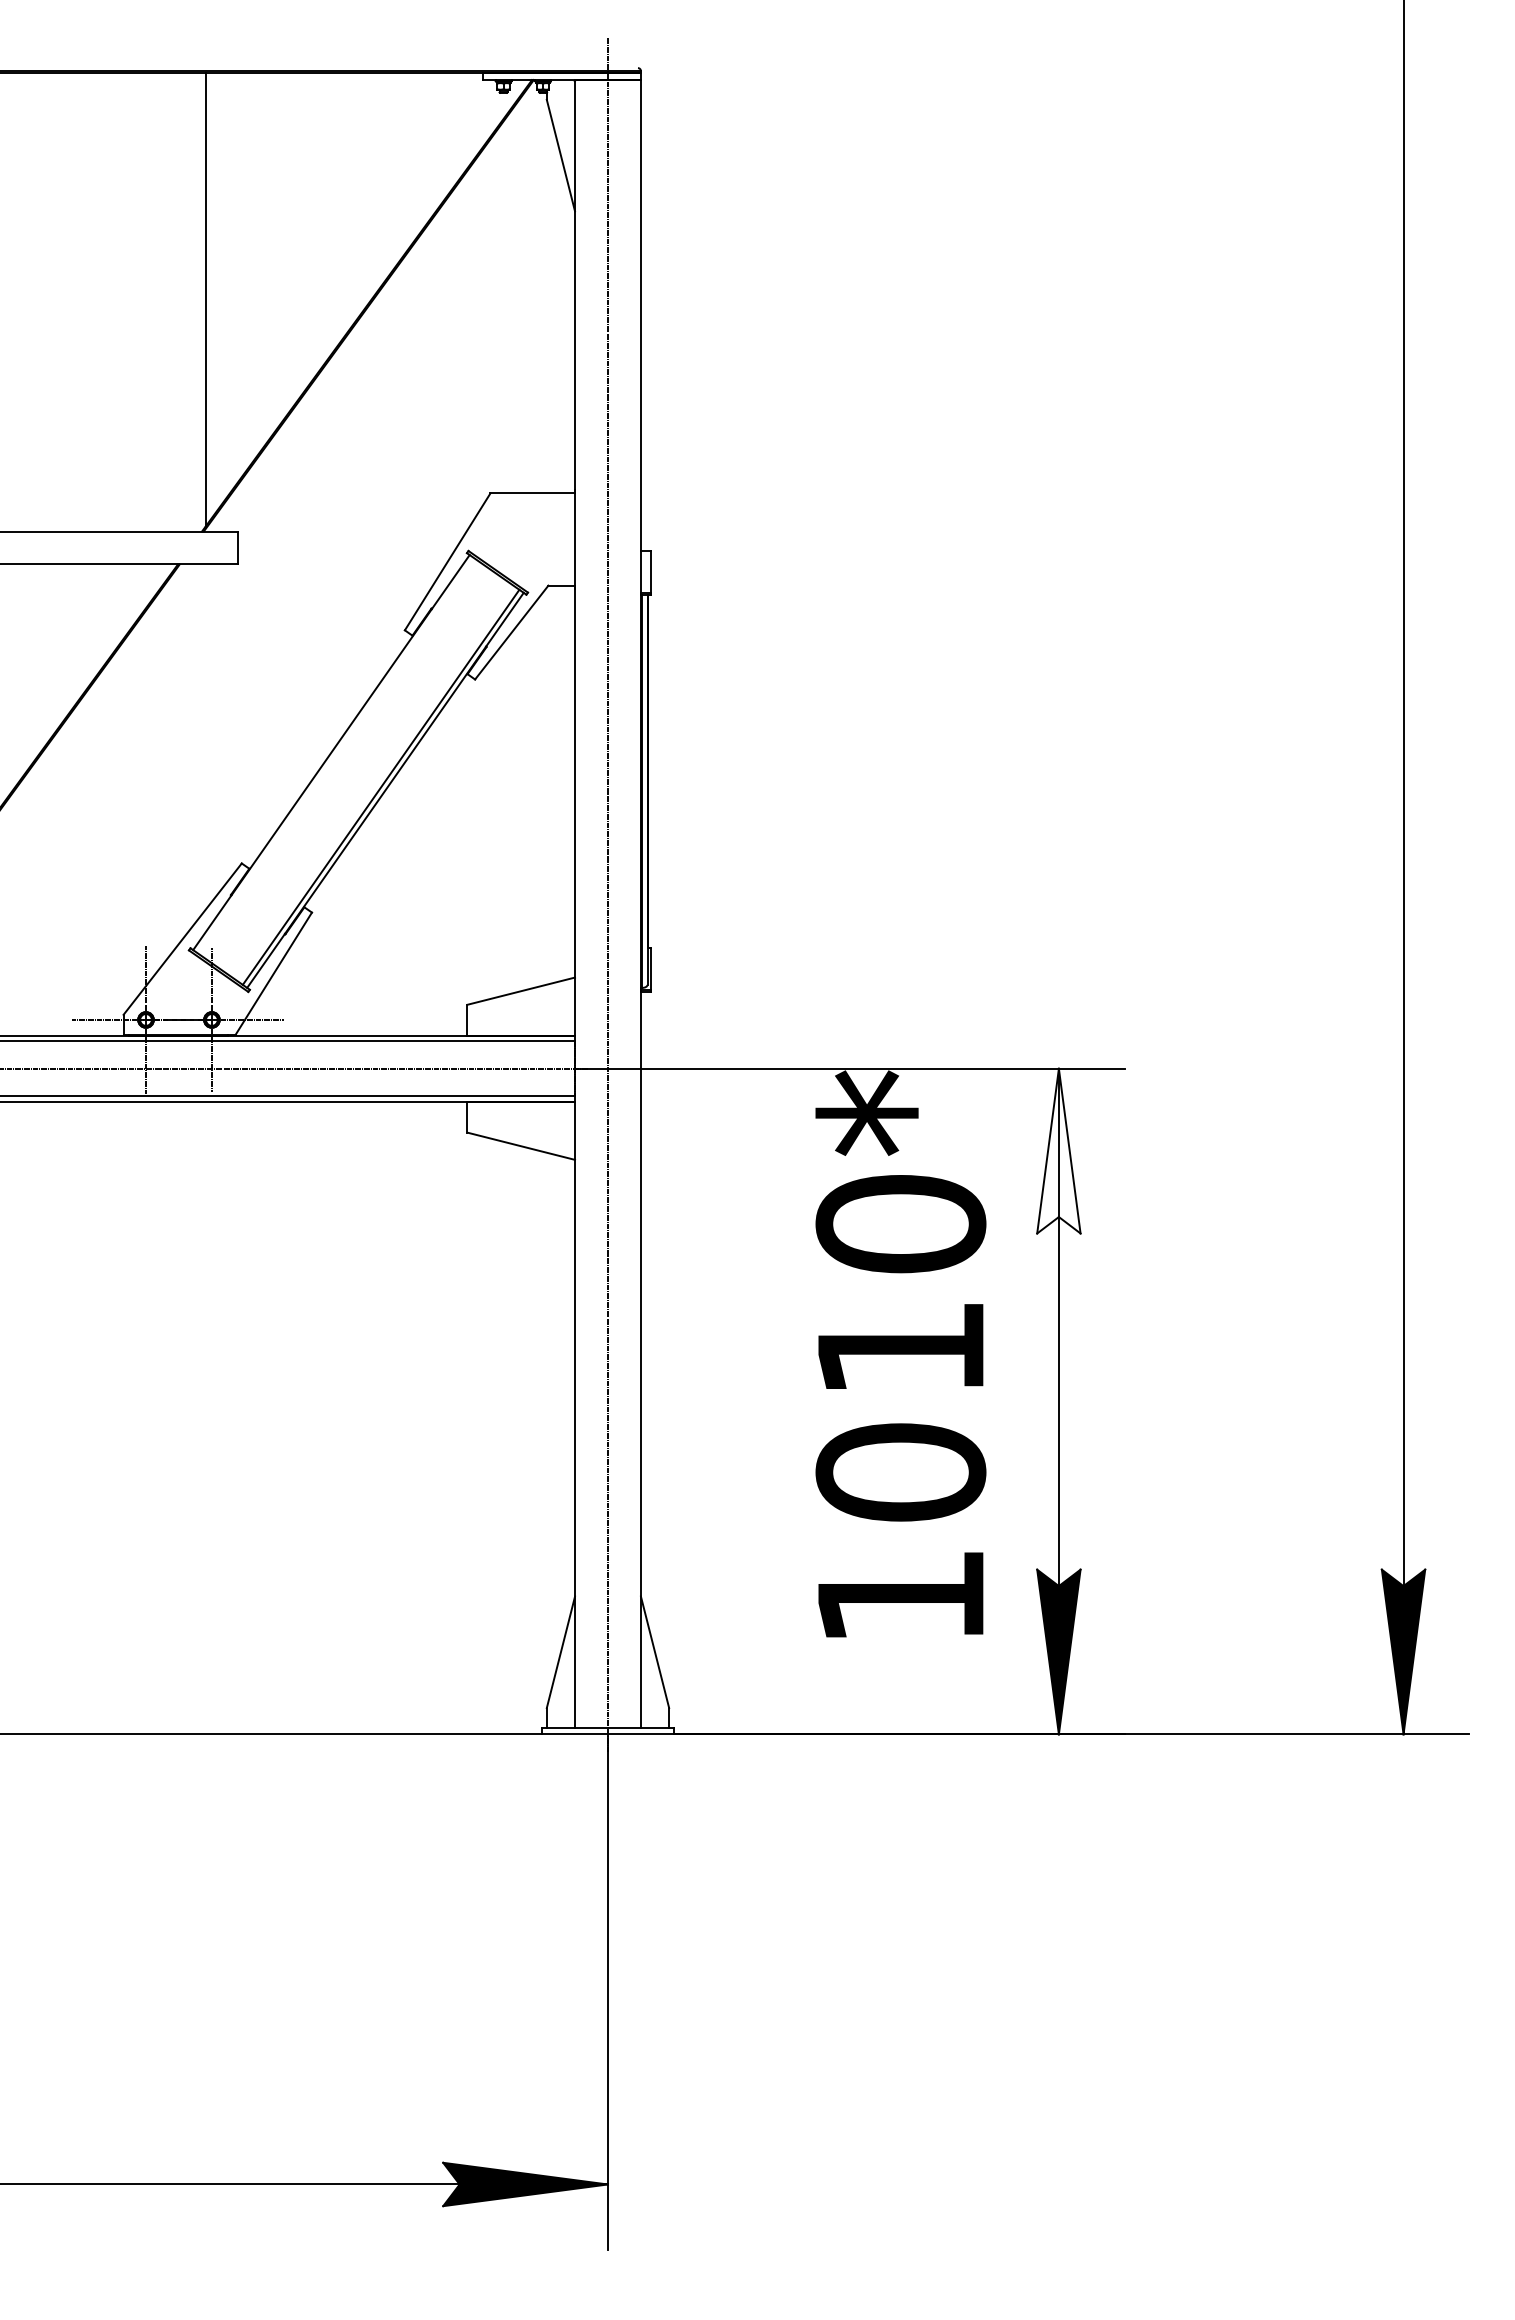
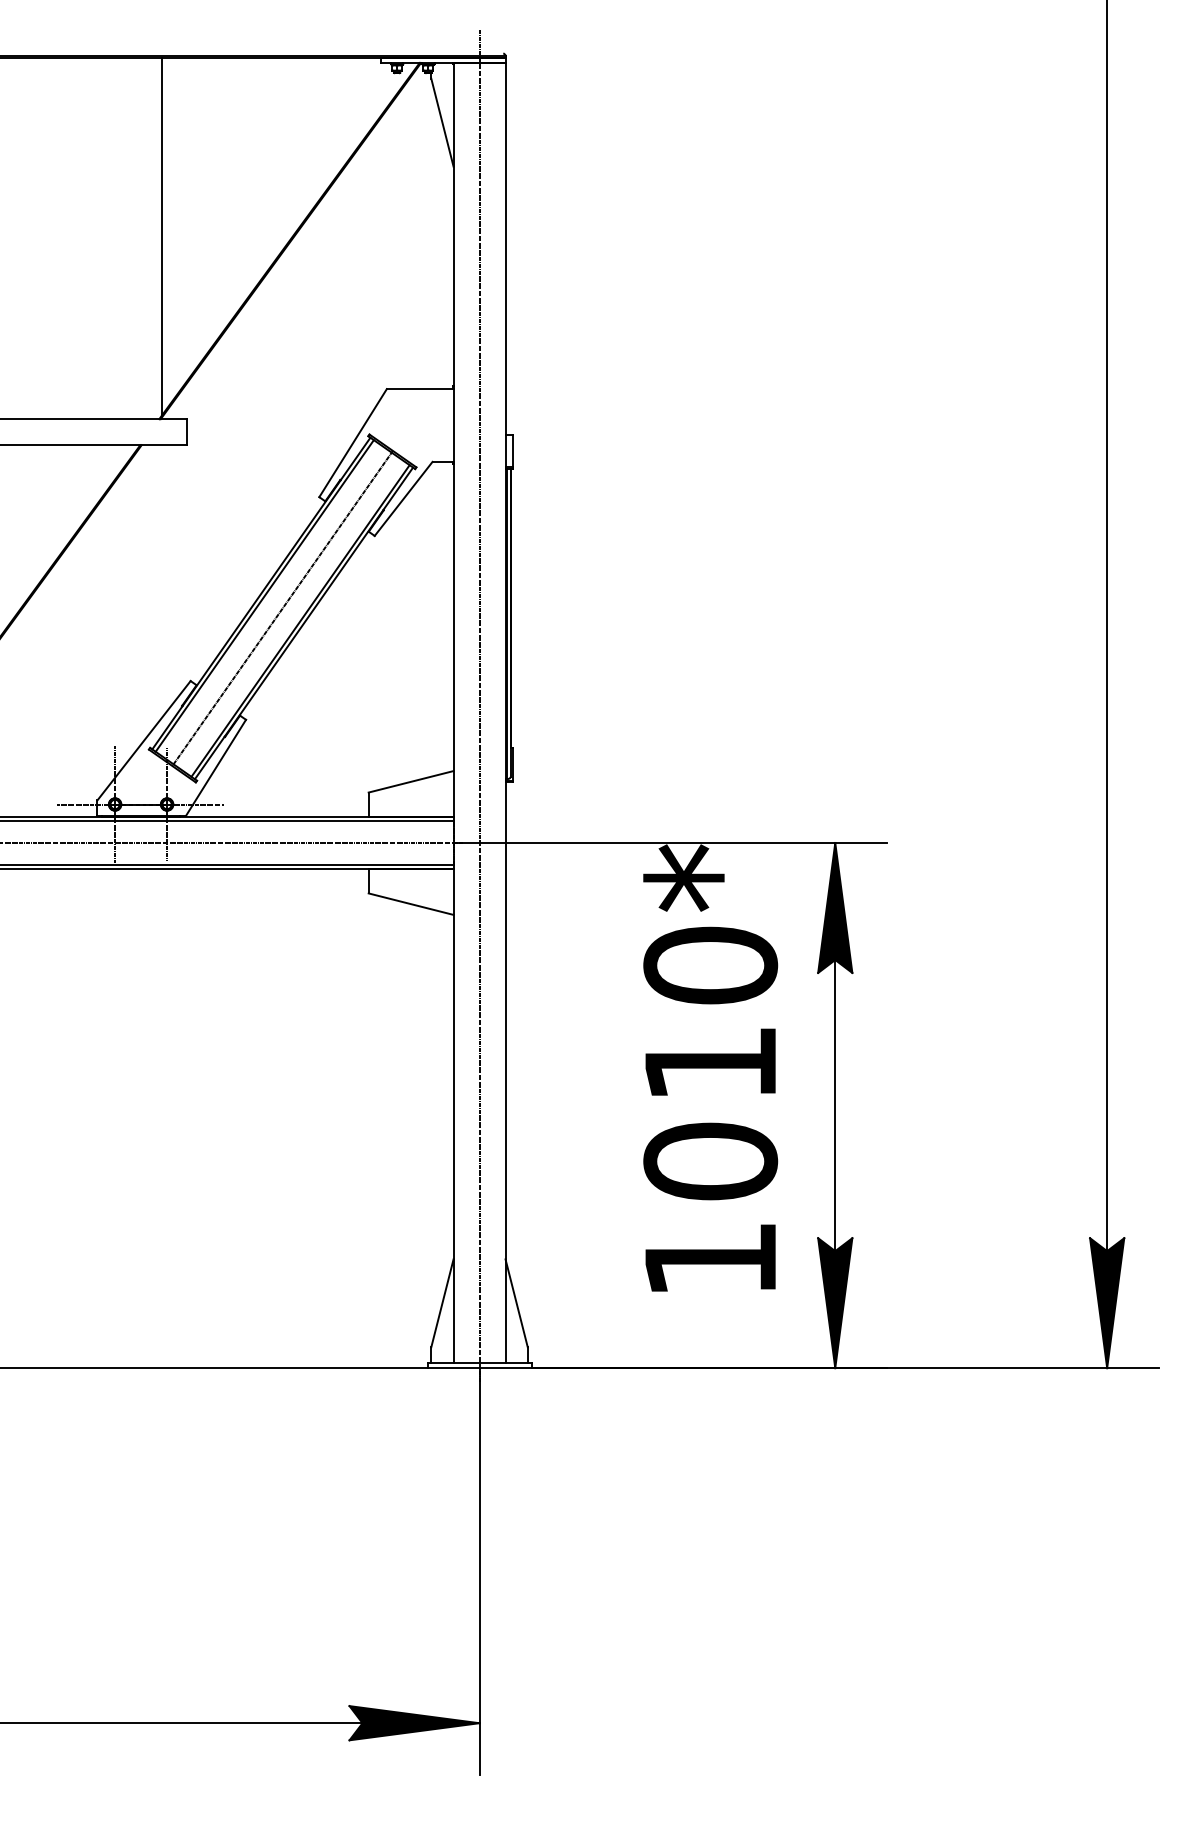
line: (335, 755) -> (264, 595), added
line: (358, 771) -> (282, 608), added
fill: (1058, 1150) -> (834, 907), added

